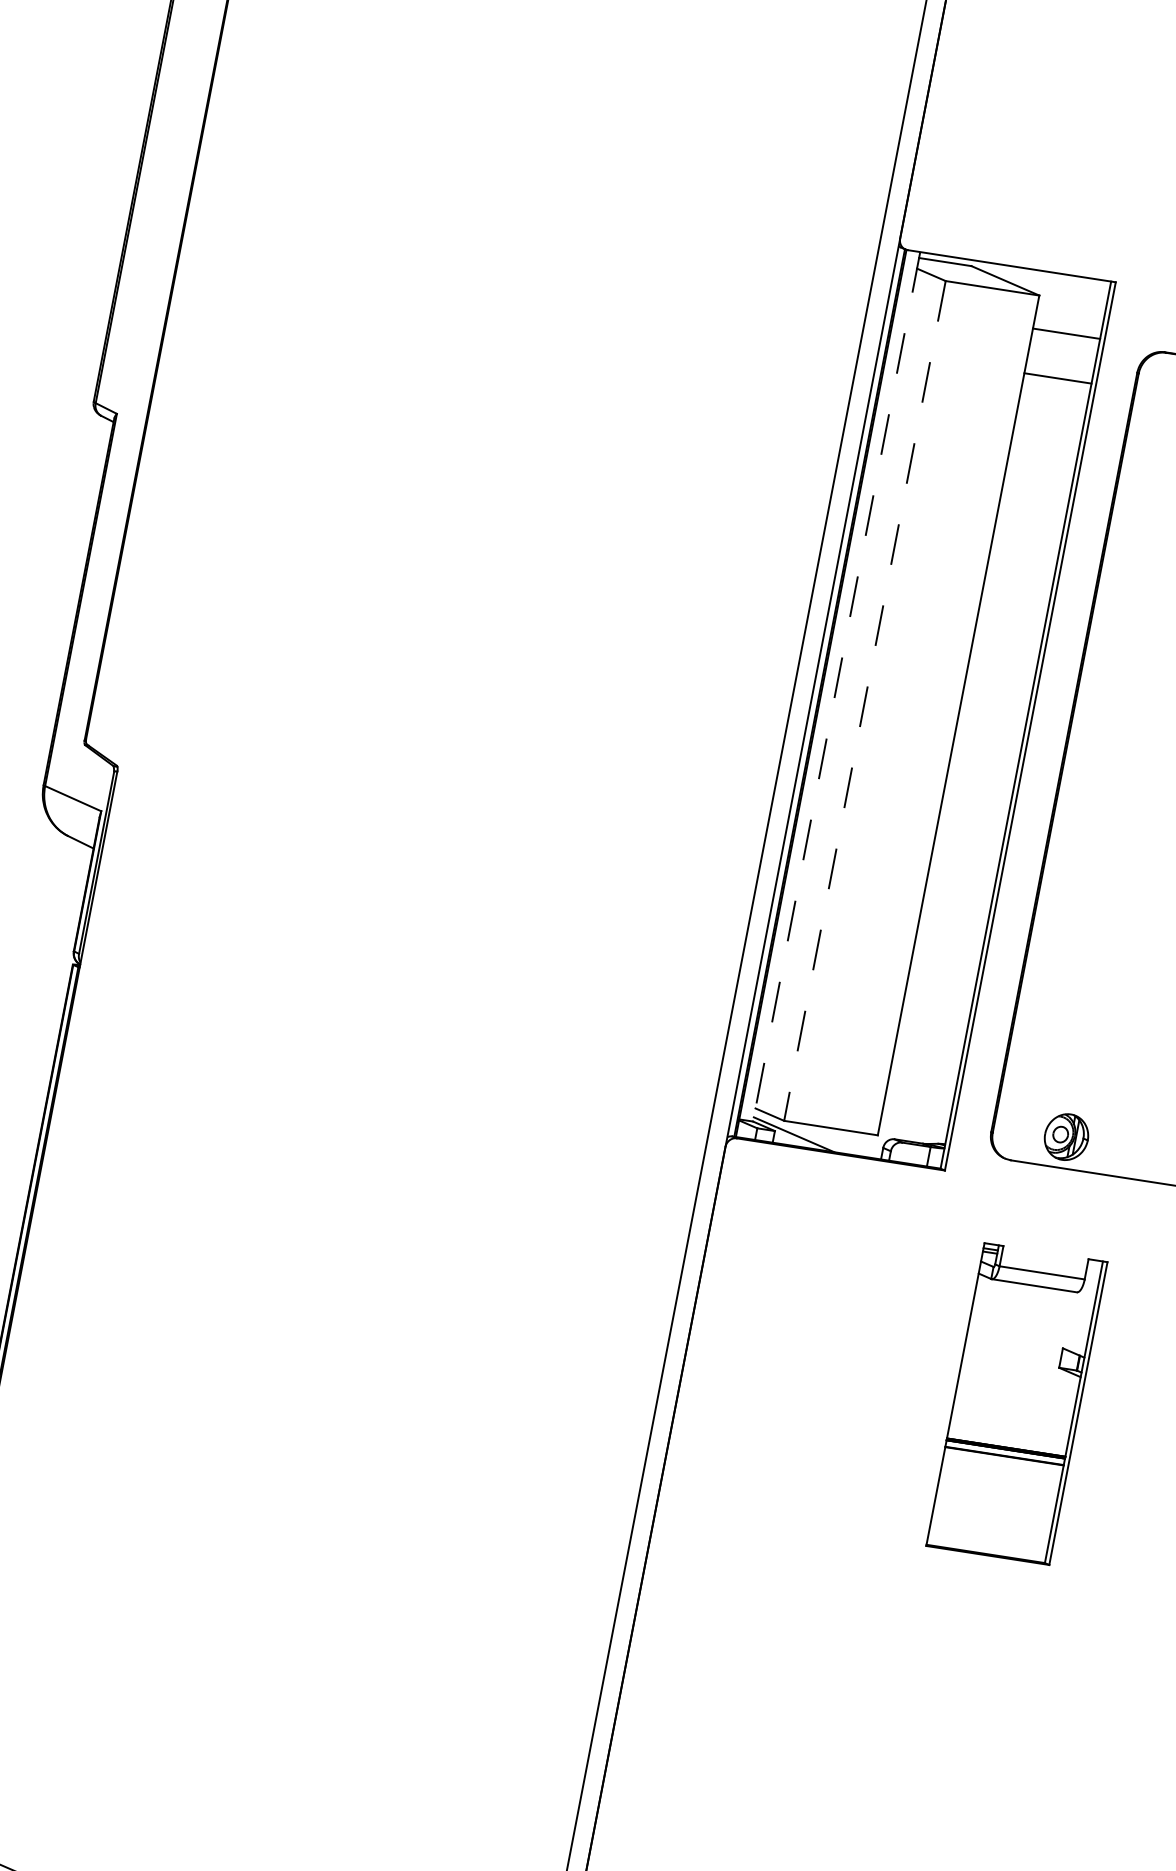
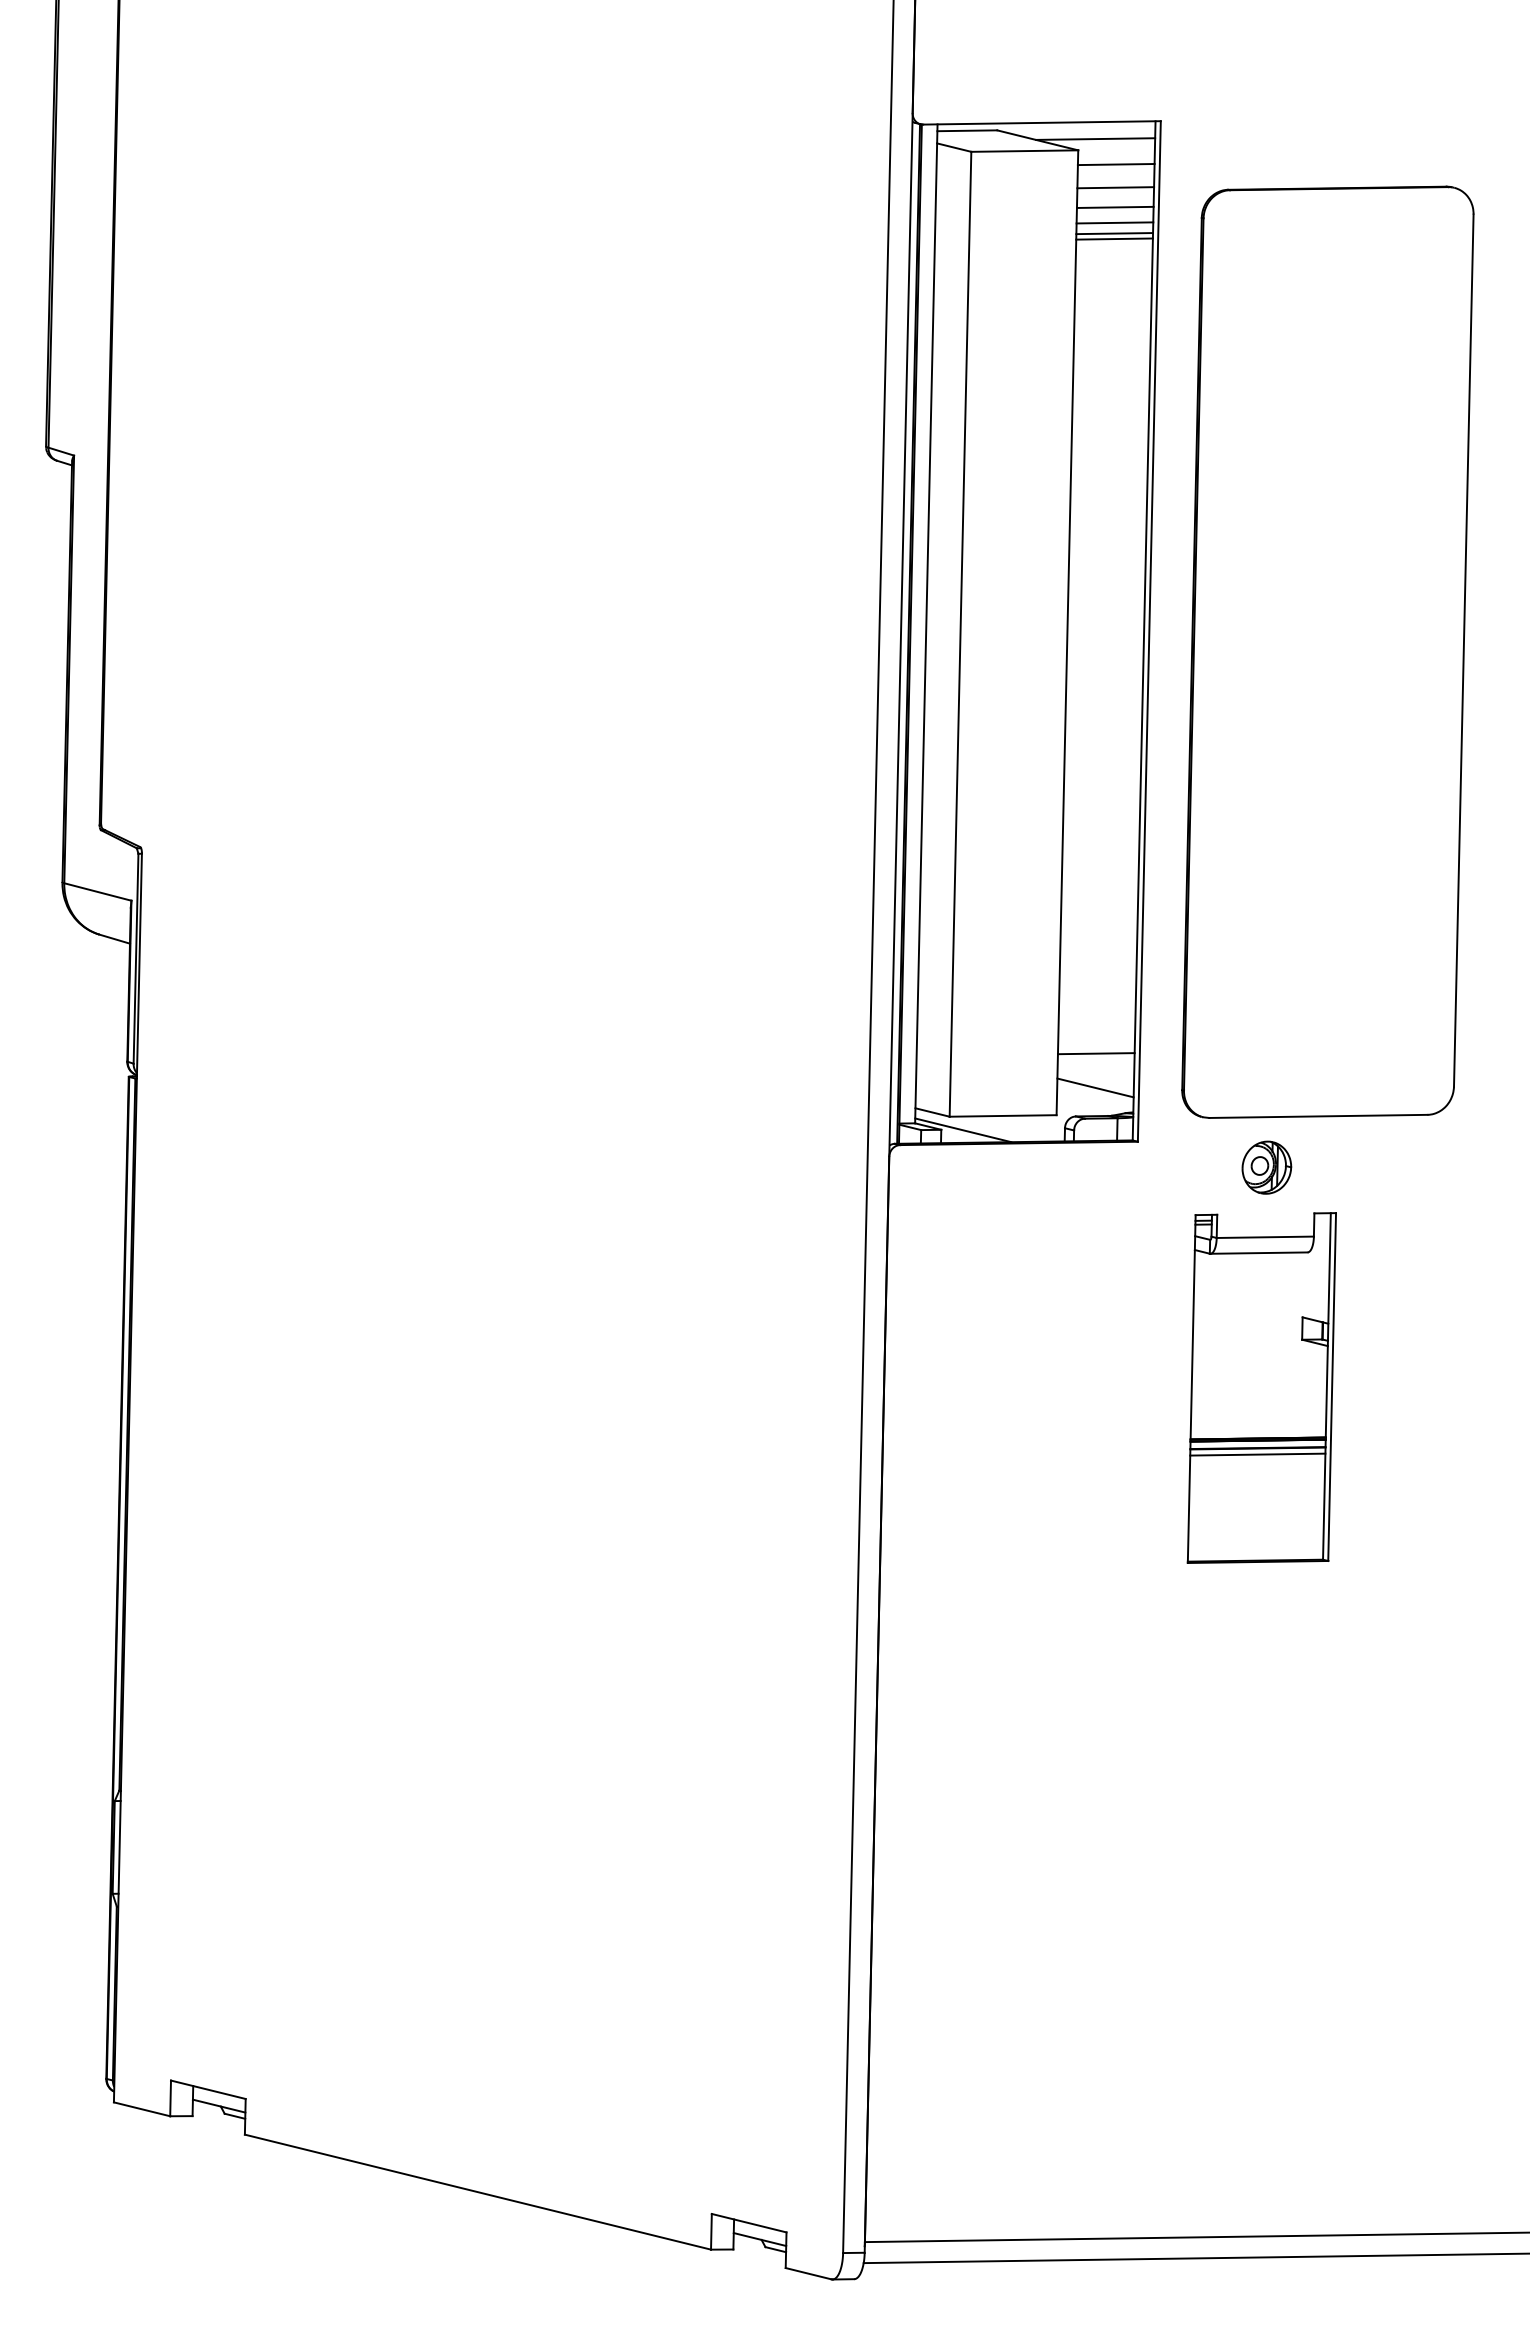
line: (1056, 287) -> (1095, 138), added
line: (1069, 313) -> (1115, 164), added
line: (1062, 349) -> (1114, 206), added
line: (1060, 363) -> (1114, 222), added
line: (1058, 373) -> (1114, 233), added
line: (836, 686) -> (926, 623), dashed -> solid
line: (864, 701) -> (960, 634), dashed -> solid
line: (920, 1087) -> (1095, 1053), added
line: (915, 1116) -> (1095, 1087), added
part: (1066, 1136) -> (1266, 1167), moved
line: (1003, 1461) -> (1257, 1454), added

